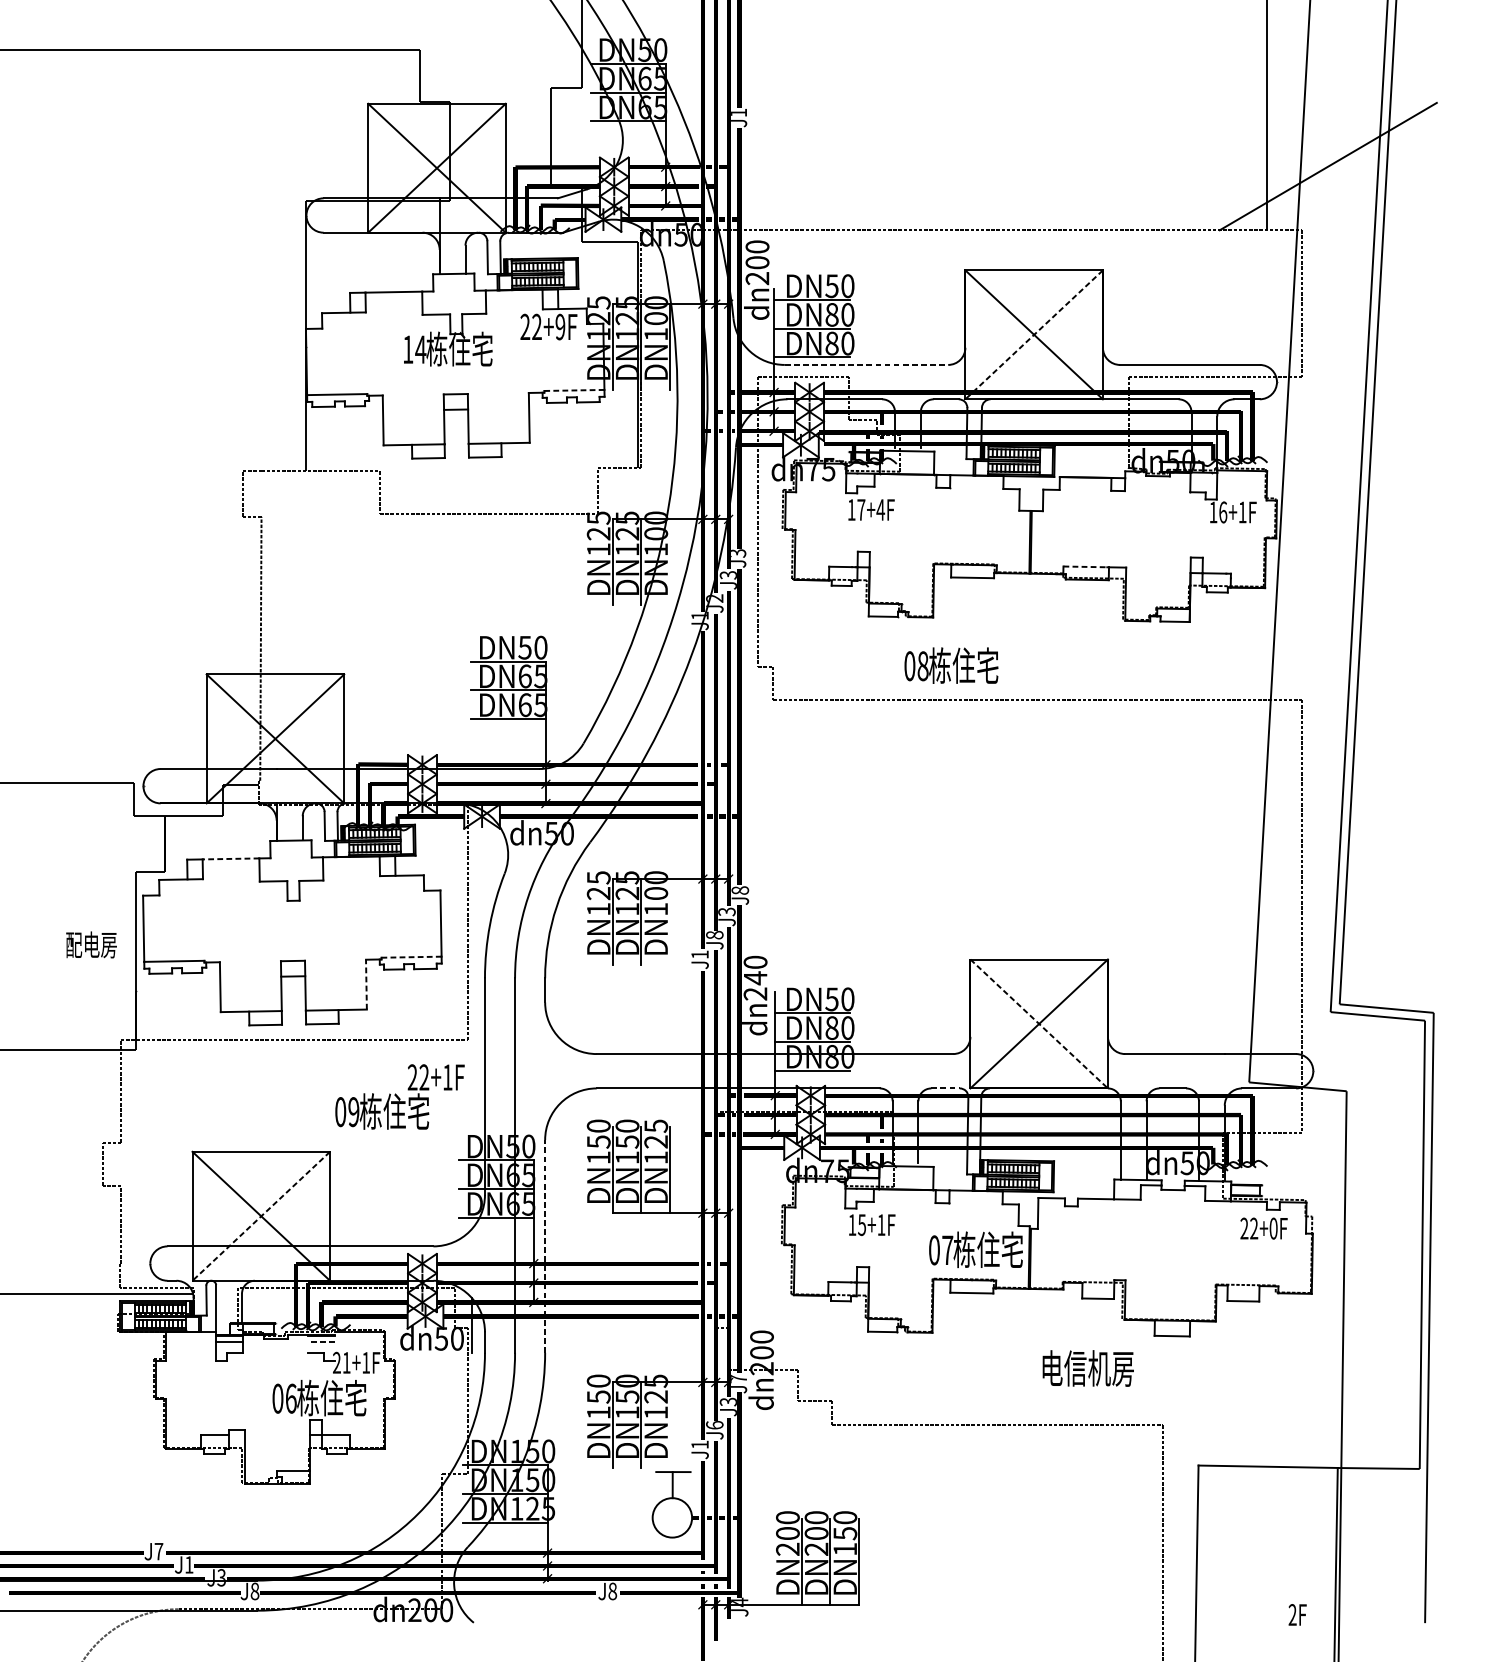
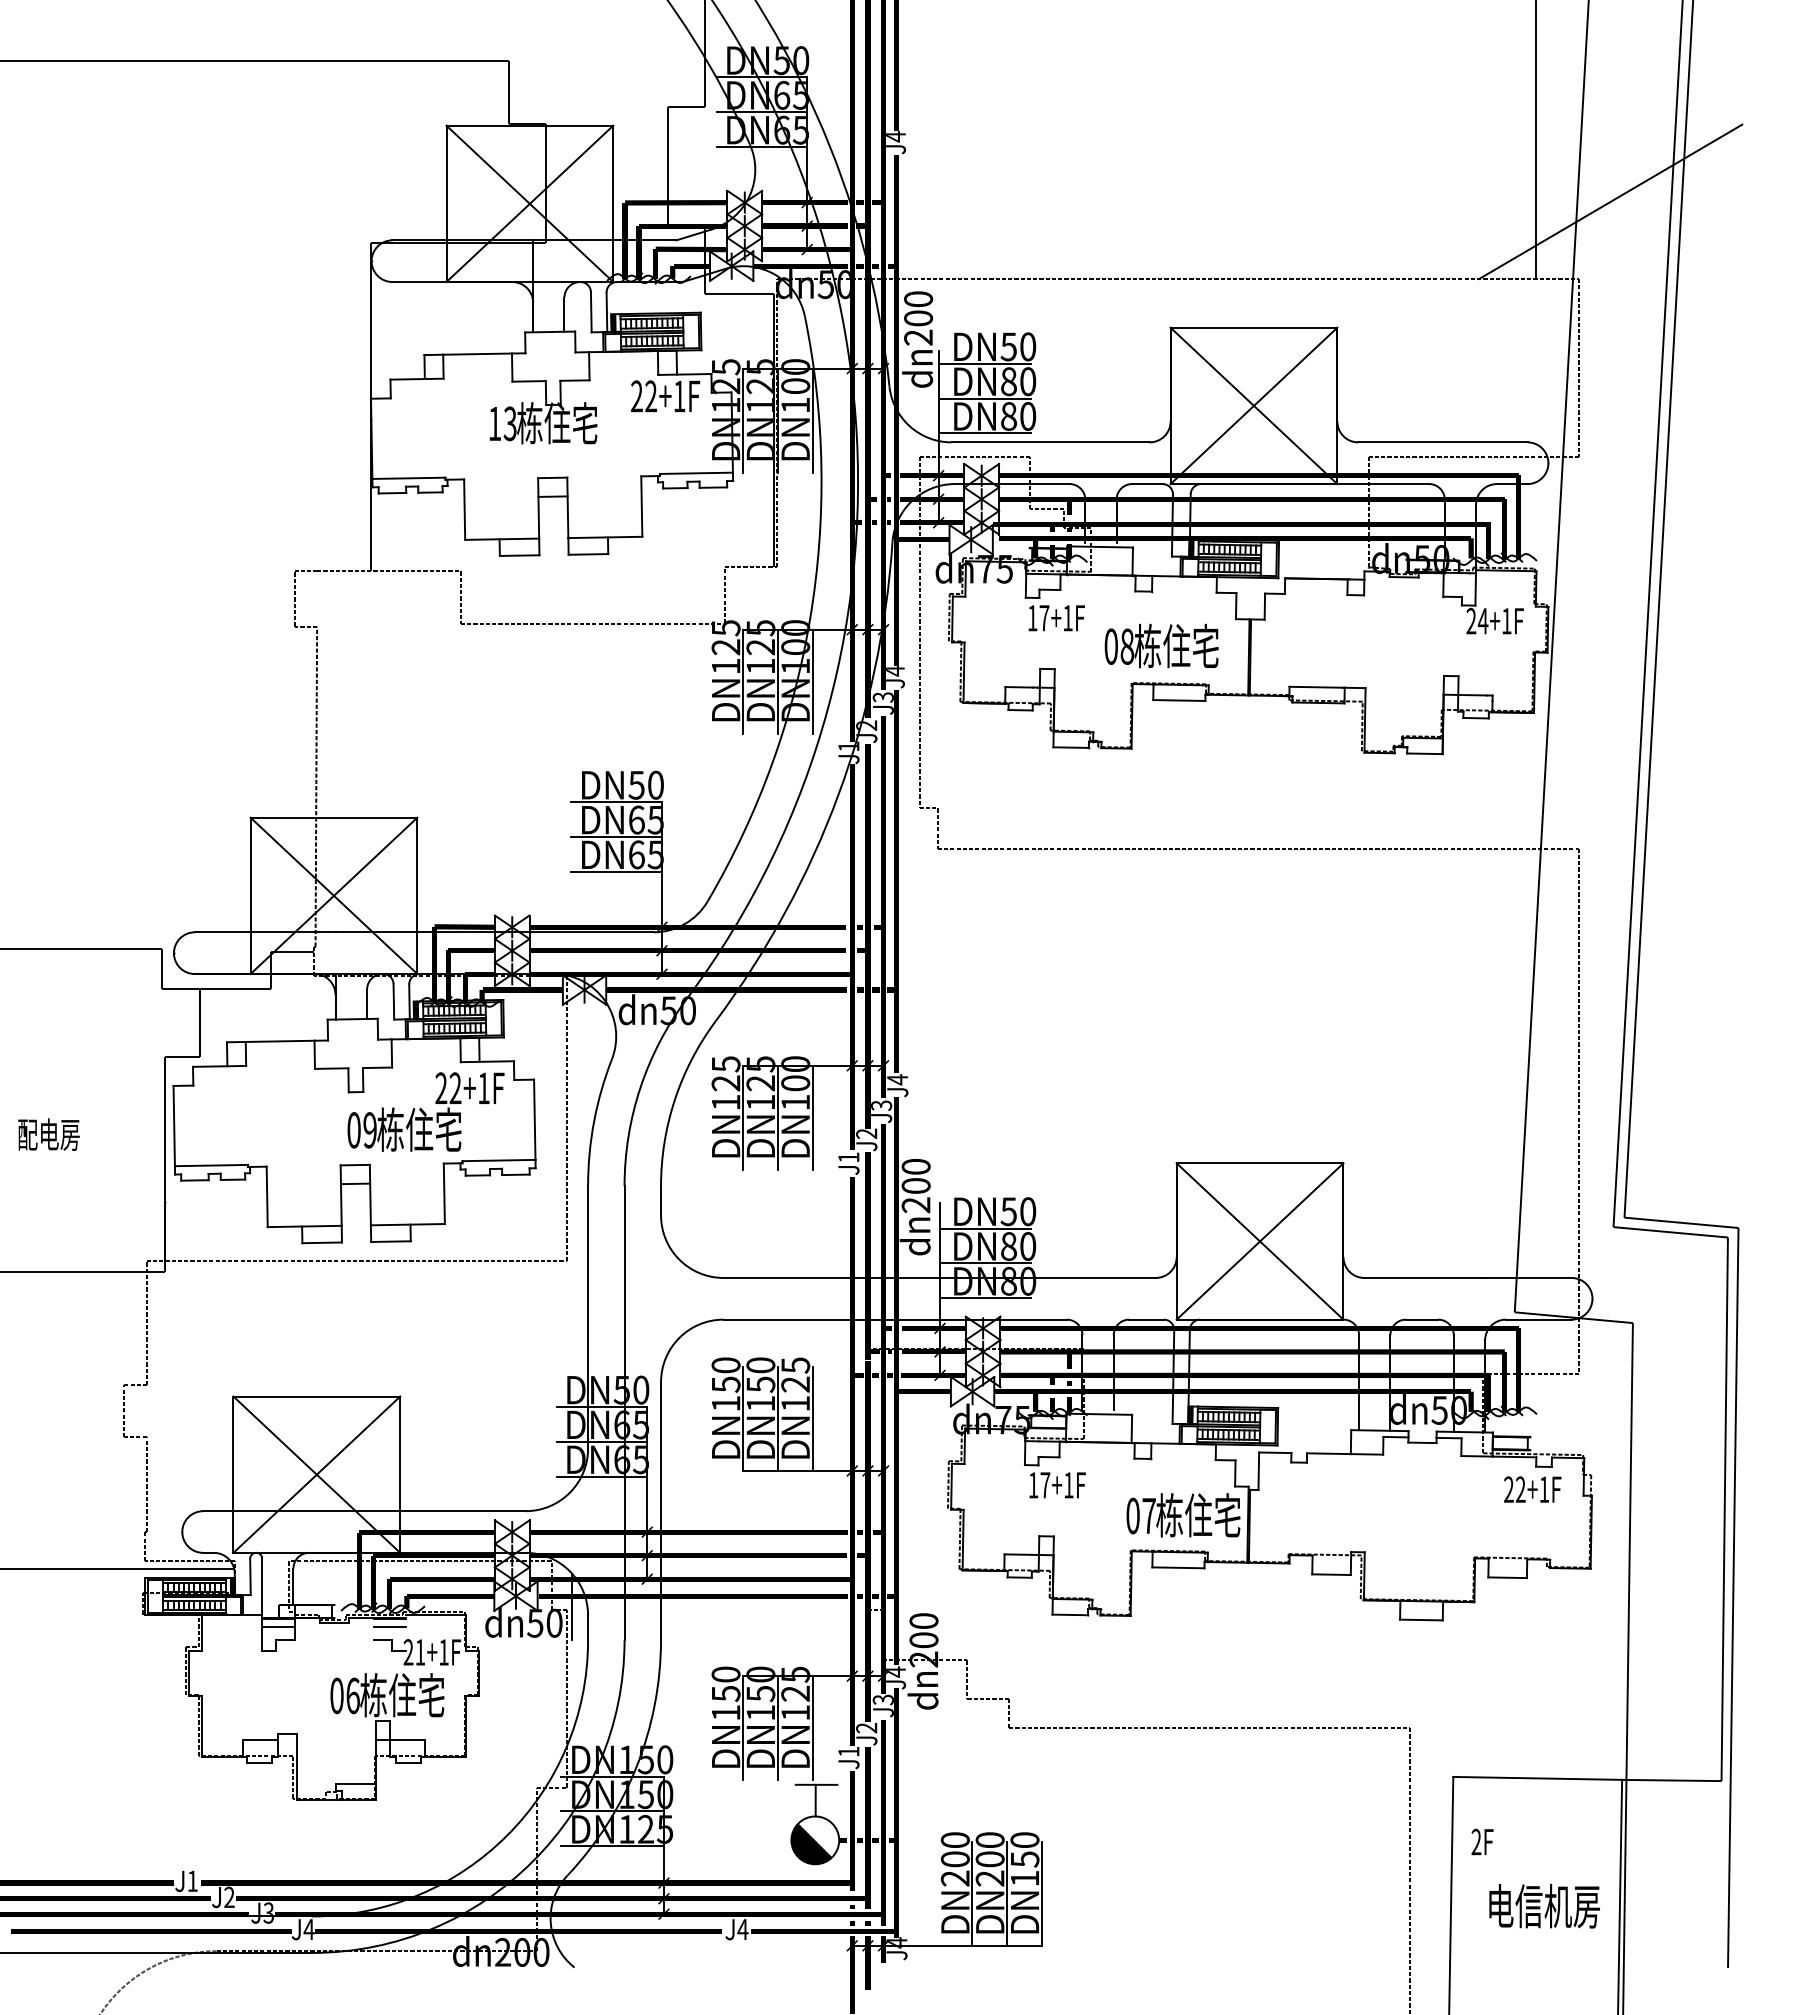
text: (738, 112) -> (895, 136), J1 -> J4
text: (560, 327) -> (679, 396), 22+9F -> 22+1F
line: (1033, 335) -> (1253, 406), dashed -> solid
text: (421, 349) -> (510, 423), 14 -> 13
line: (867, 365) -> (1051, 442), dashed -> solid
line: (574, 390) -> (696, 473), dashed -> solid
text: (880, 510) -> (1067, 618), 17+4F -> 17+1F
text: (1218, 511) -> (1477, 620), 16+1F -> 24+1F
text: (738, 553) -> (895, 671), J3 -> J4
line: (670, 562) -> (812, 681), added
line: (1085, 567) -> (1316, 687), dashed -> solid
text: (951, 665) -> (1161, 645), moved
line: (230, 859) -> (279, 1041), dashed -> solid
text: (740, 890) -> (897, 1079), J8 -> J4
line: (670, 921) -> (812, 1117), added
text: (714, 934) -> (866, 1133), J8 -> J2
text: (91, 944) -> (48, 1134), moved
line: (411, 957) -> (499, 1160), dashed -> solid
text: (755, 977) -> (915, 1185), dn240 -> dn200
line: (366, 984) -> (444, 1193), dashed -> solid
line: (1039, 1023) -> (1260, 1241), dashed -> solid
line: (946, 1088) -> (1147, 1319), dashed -> solid
text: (399, 1096) -> (425, 1111), moved
line: (261, 1216) -> (316, 1475), dashed -> solid
text: (862, 1225) -> (1045, 1485), 15+1F -> 17+1F
text: (1273, 1228) -> (1544, 1489), 22+0F -> 22+1F
line: (545, 1245) -> (661, 1510), dashed -> solid
line: (321, 1341) -> (389, 1626), dashed -> solid
text: (1088, 1368) -> (1544, 1906), moved
text: (738, 1378) -> (895, 1671), J7 -> J4
text: (714, 1424) -> (866, 1727), J6 -> J2
line: (670, 1425) -> (812, 1728), added
fill: (669, 1520) -> (811, 1843), added
text: (158, 1551) -> (192, 1881), J7 -> J1
text: (189, 1564) -> (229, 1896), J1 -> J2
text: (254, 1591) -> (308, 1929), J8 -> J4
text: (612, 1591) -> (742, 1929), J8 -> J4
text: (1297, 1614) -> (1482, 1841), moved

